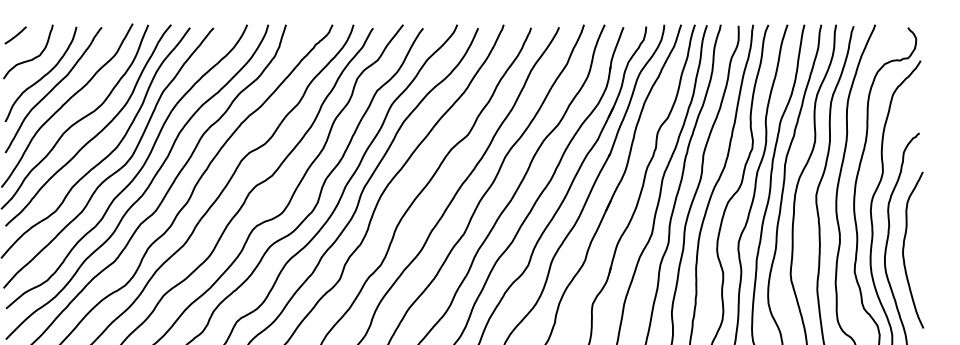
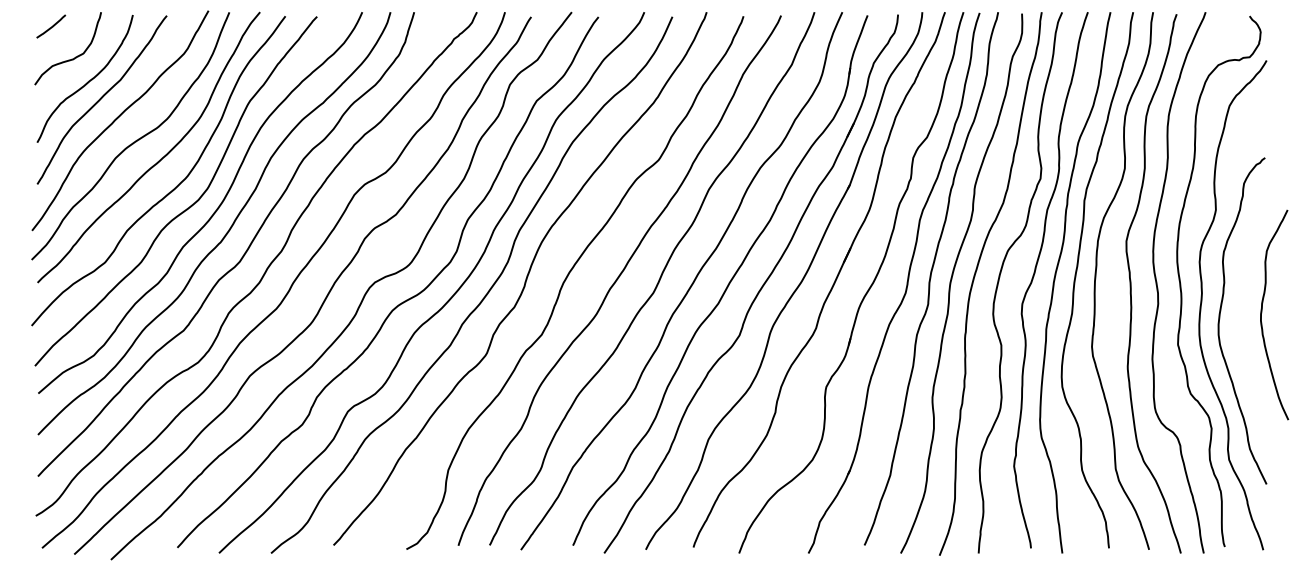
curve: (904, 248) -> (1262, 312), moved

